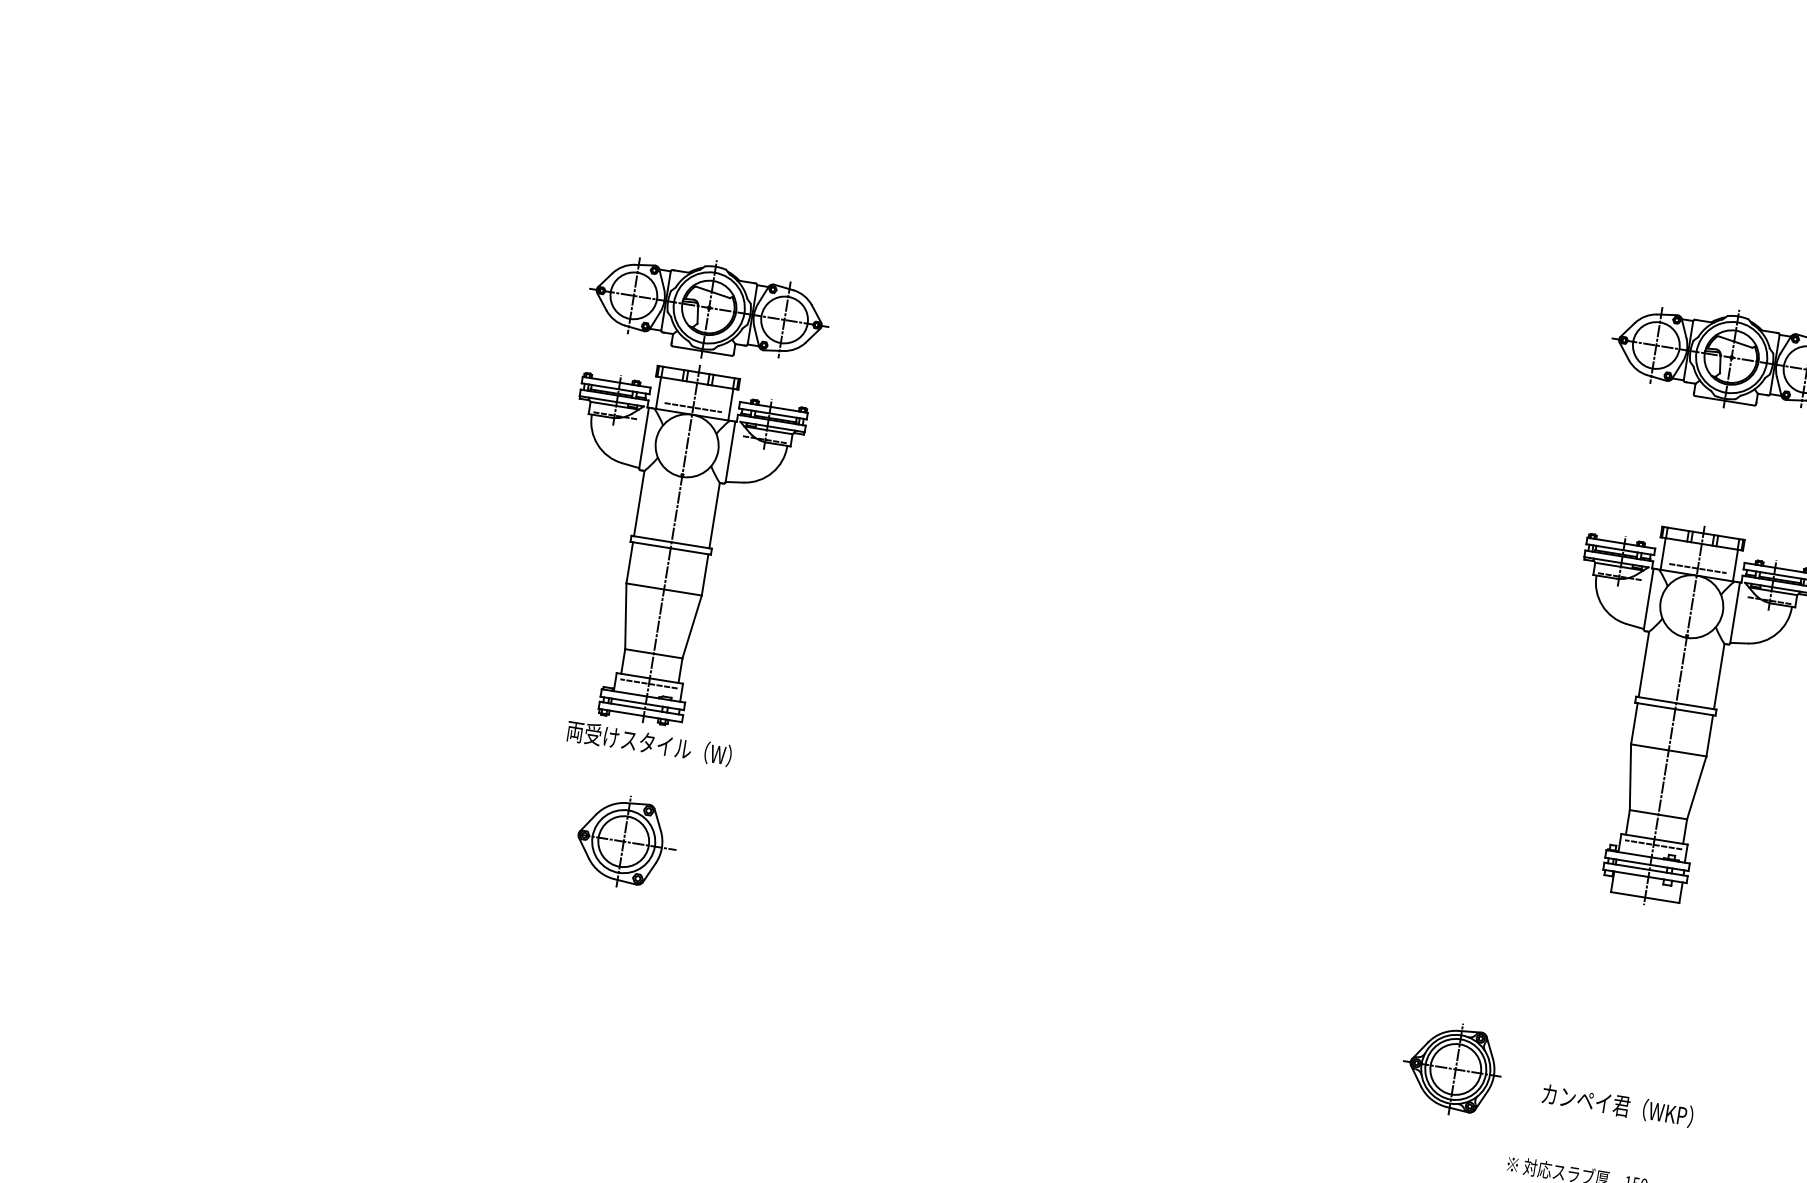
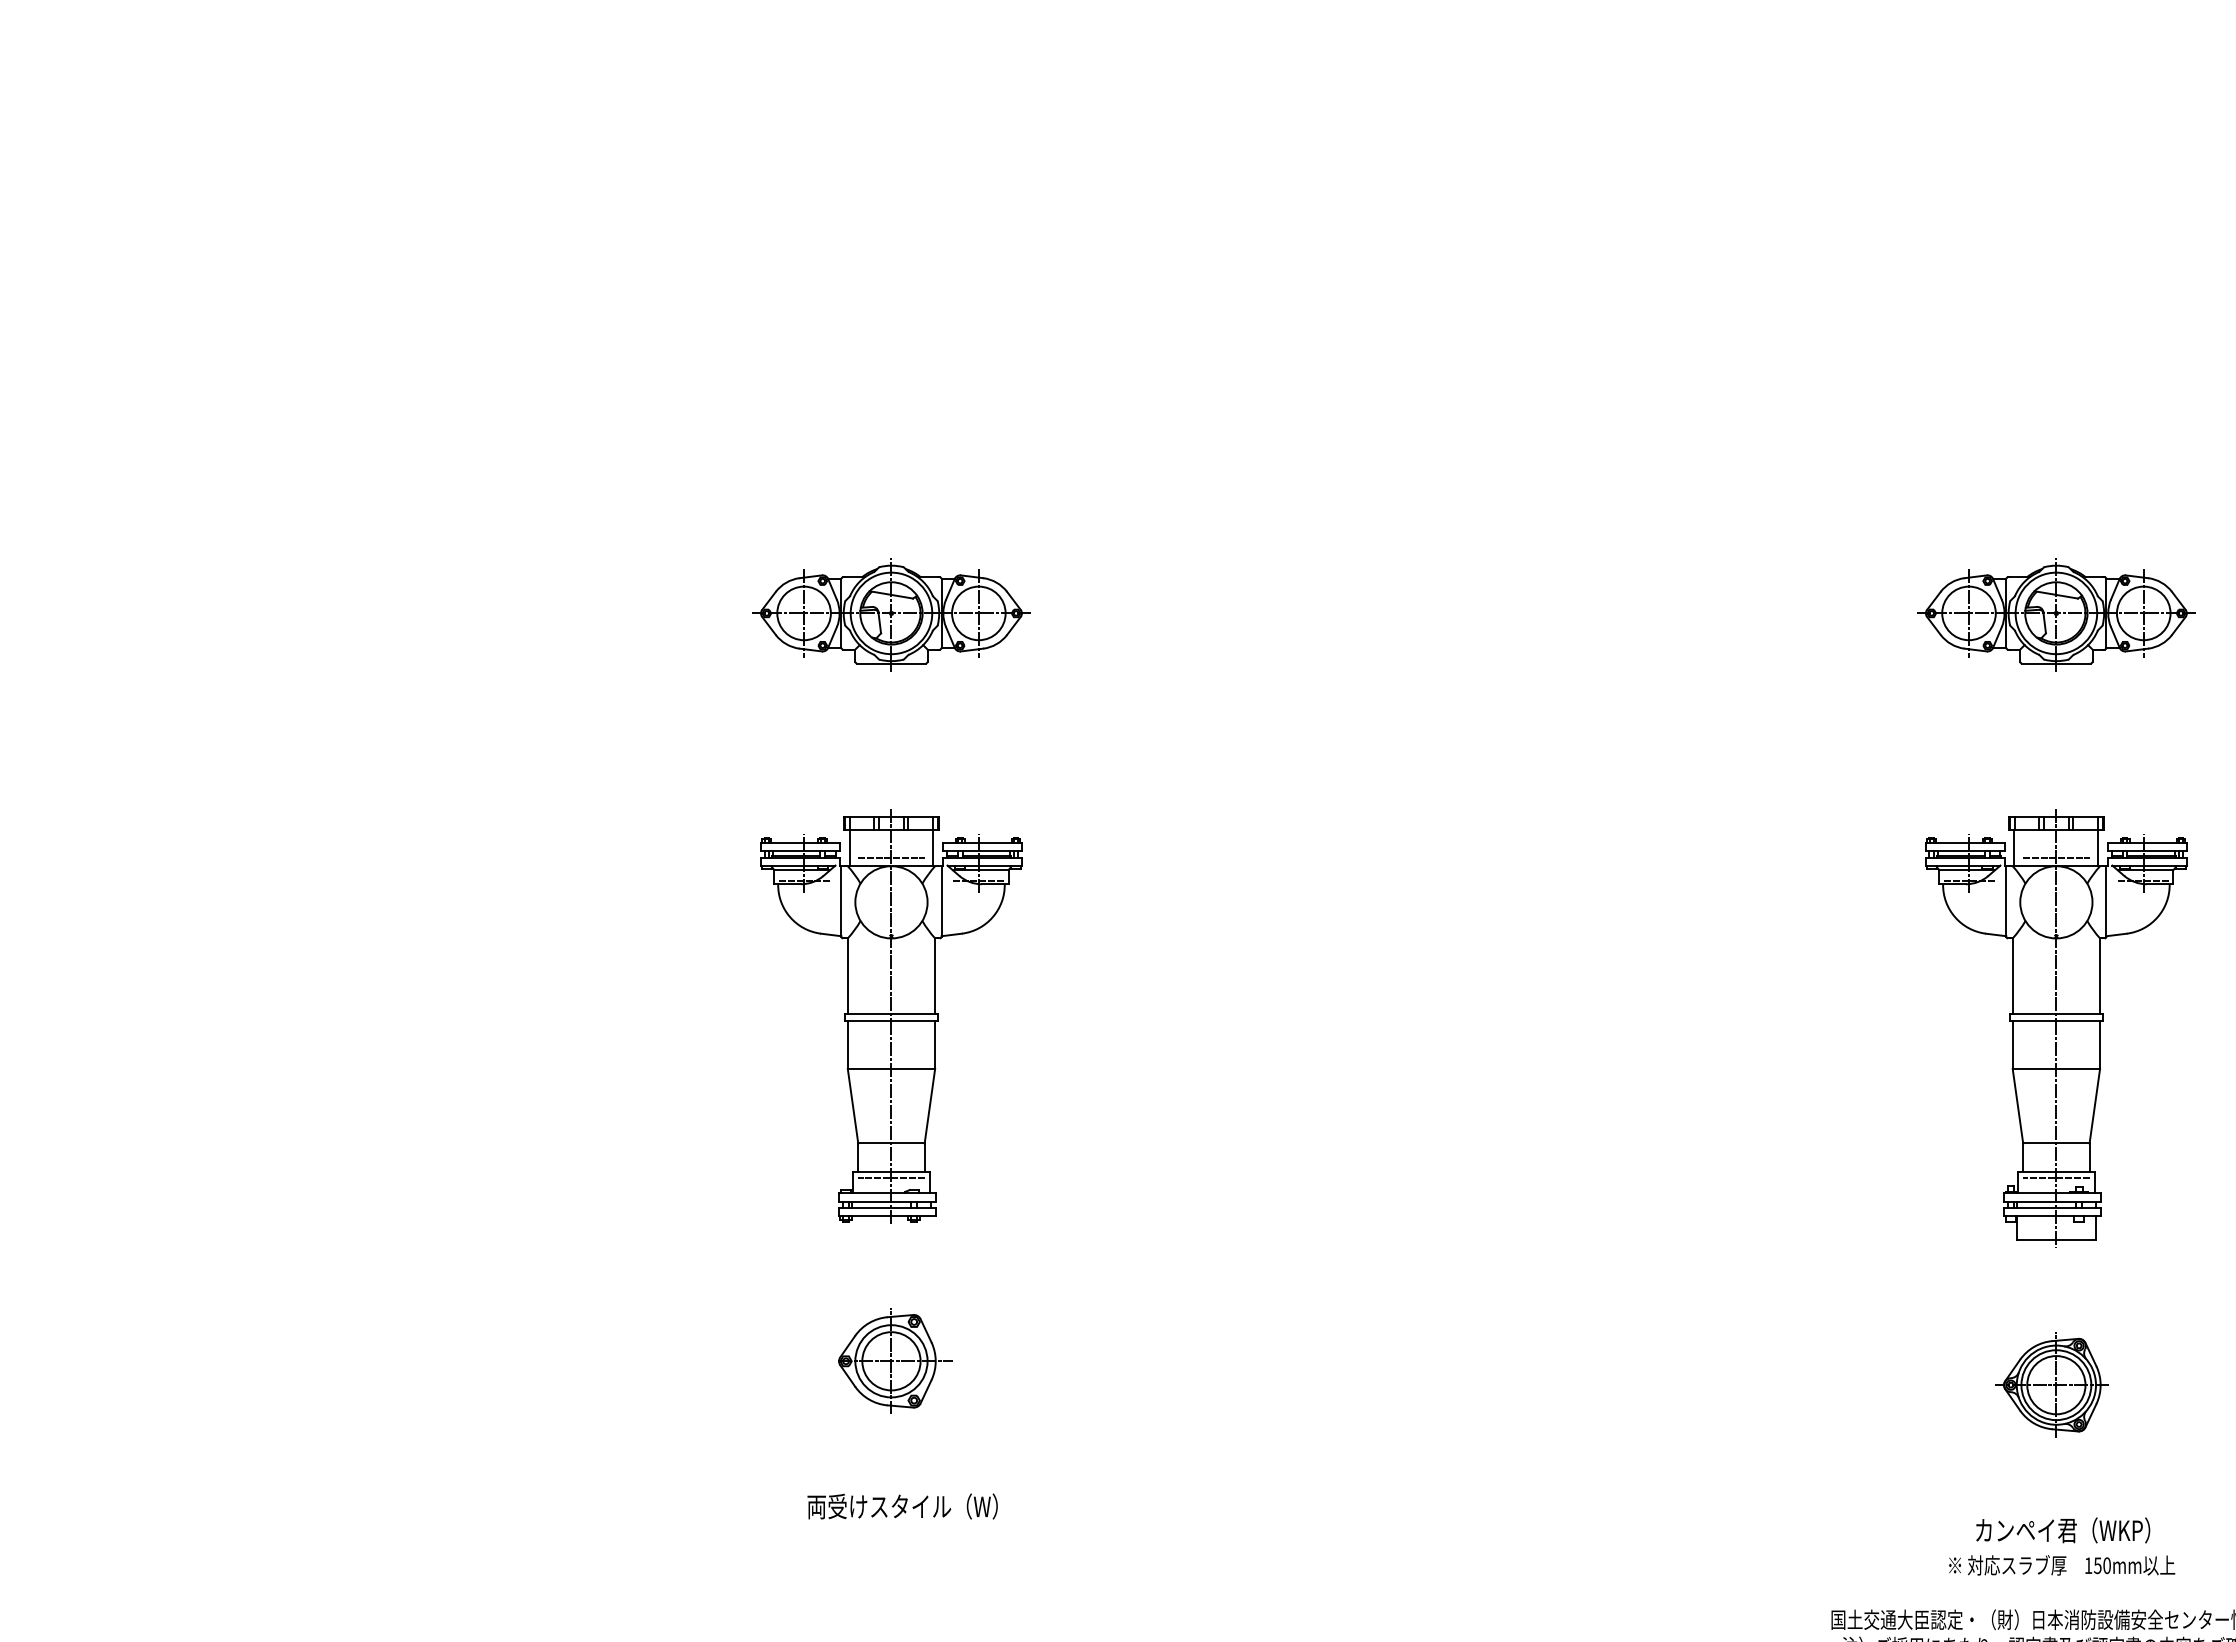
part: (709, 308) -> (891, 614), moved
text: (649, 743) -> (902, 1506), moved
part: (1451, 1068) -> (2051, 1384), moved
text: (1618, 1105) -> (2063, 1530), moved

